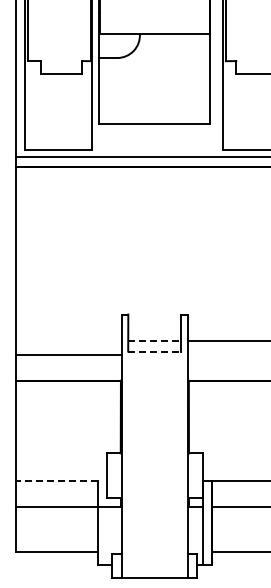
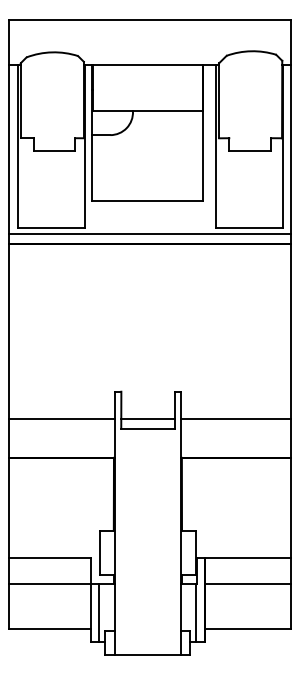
line: (154, 341) -> (147, 418), dashed -> solid
line: (154, 351) -> (147, 428), dashed -> solid
line: (69, 355) -> (62, 418), moved
line: (56, 481) -> (49, 558), dashed -> solid
line: (106, 535) -> (99, 612), added

